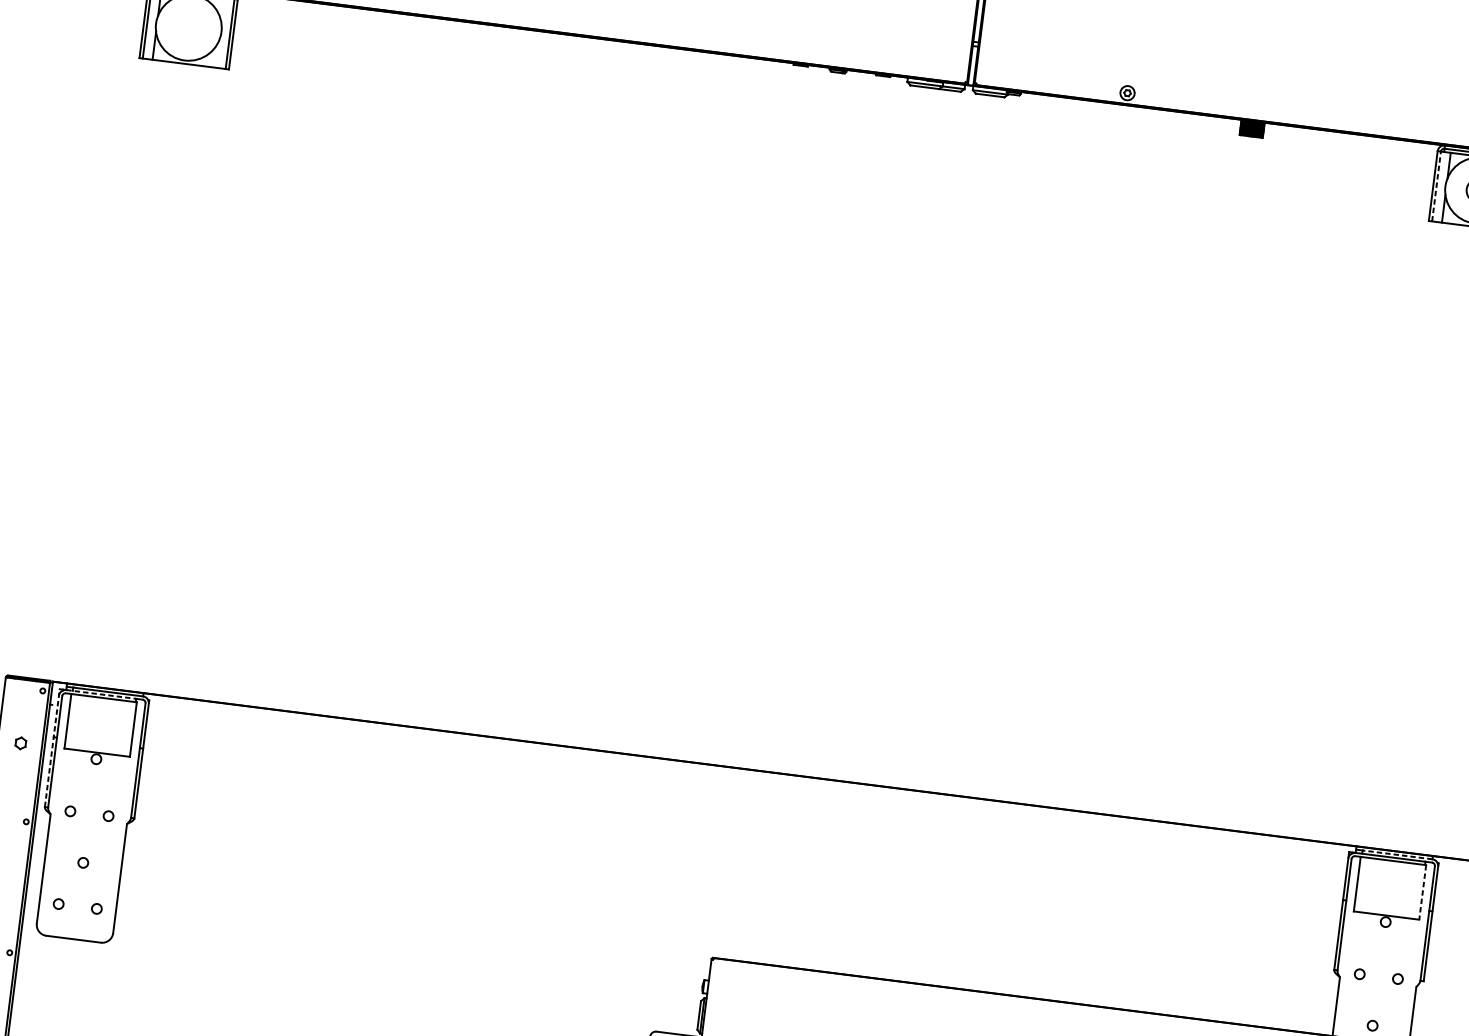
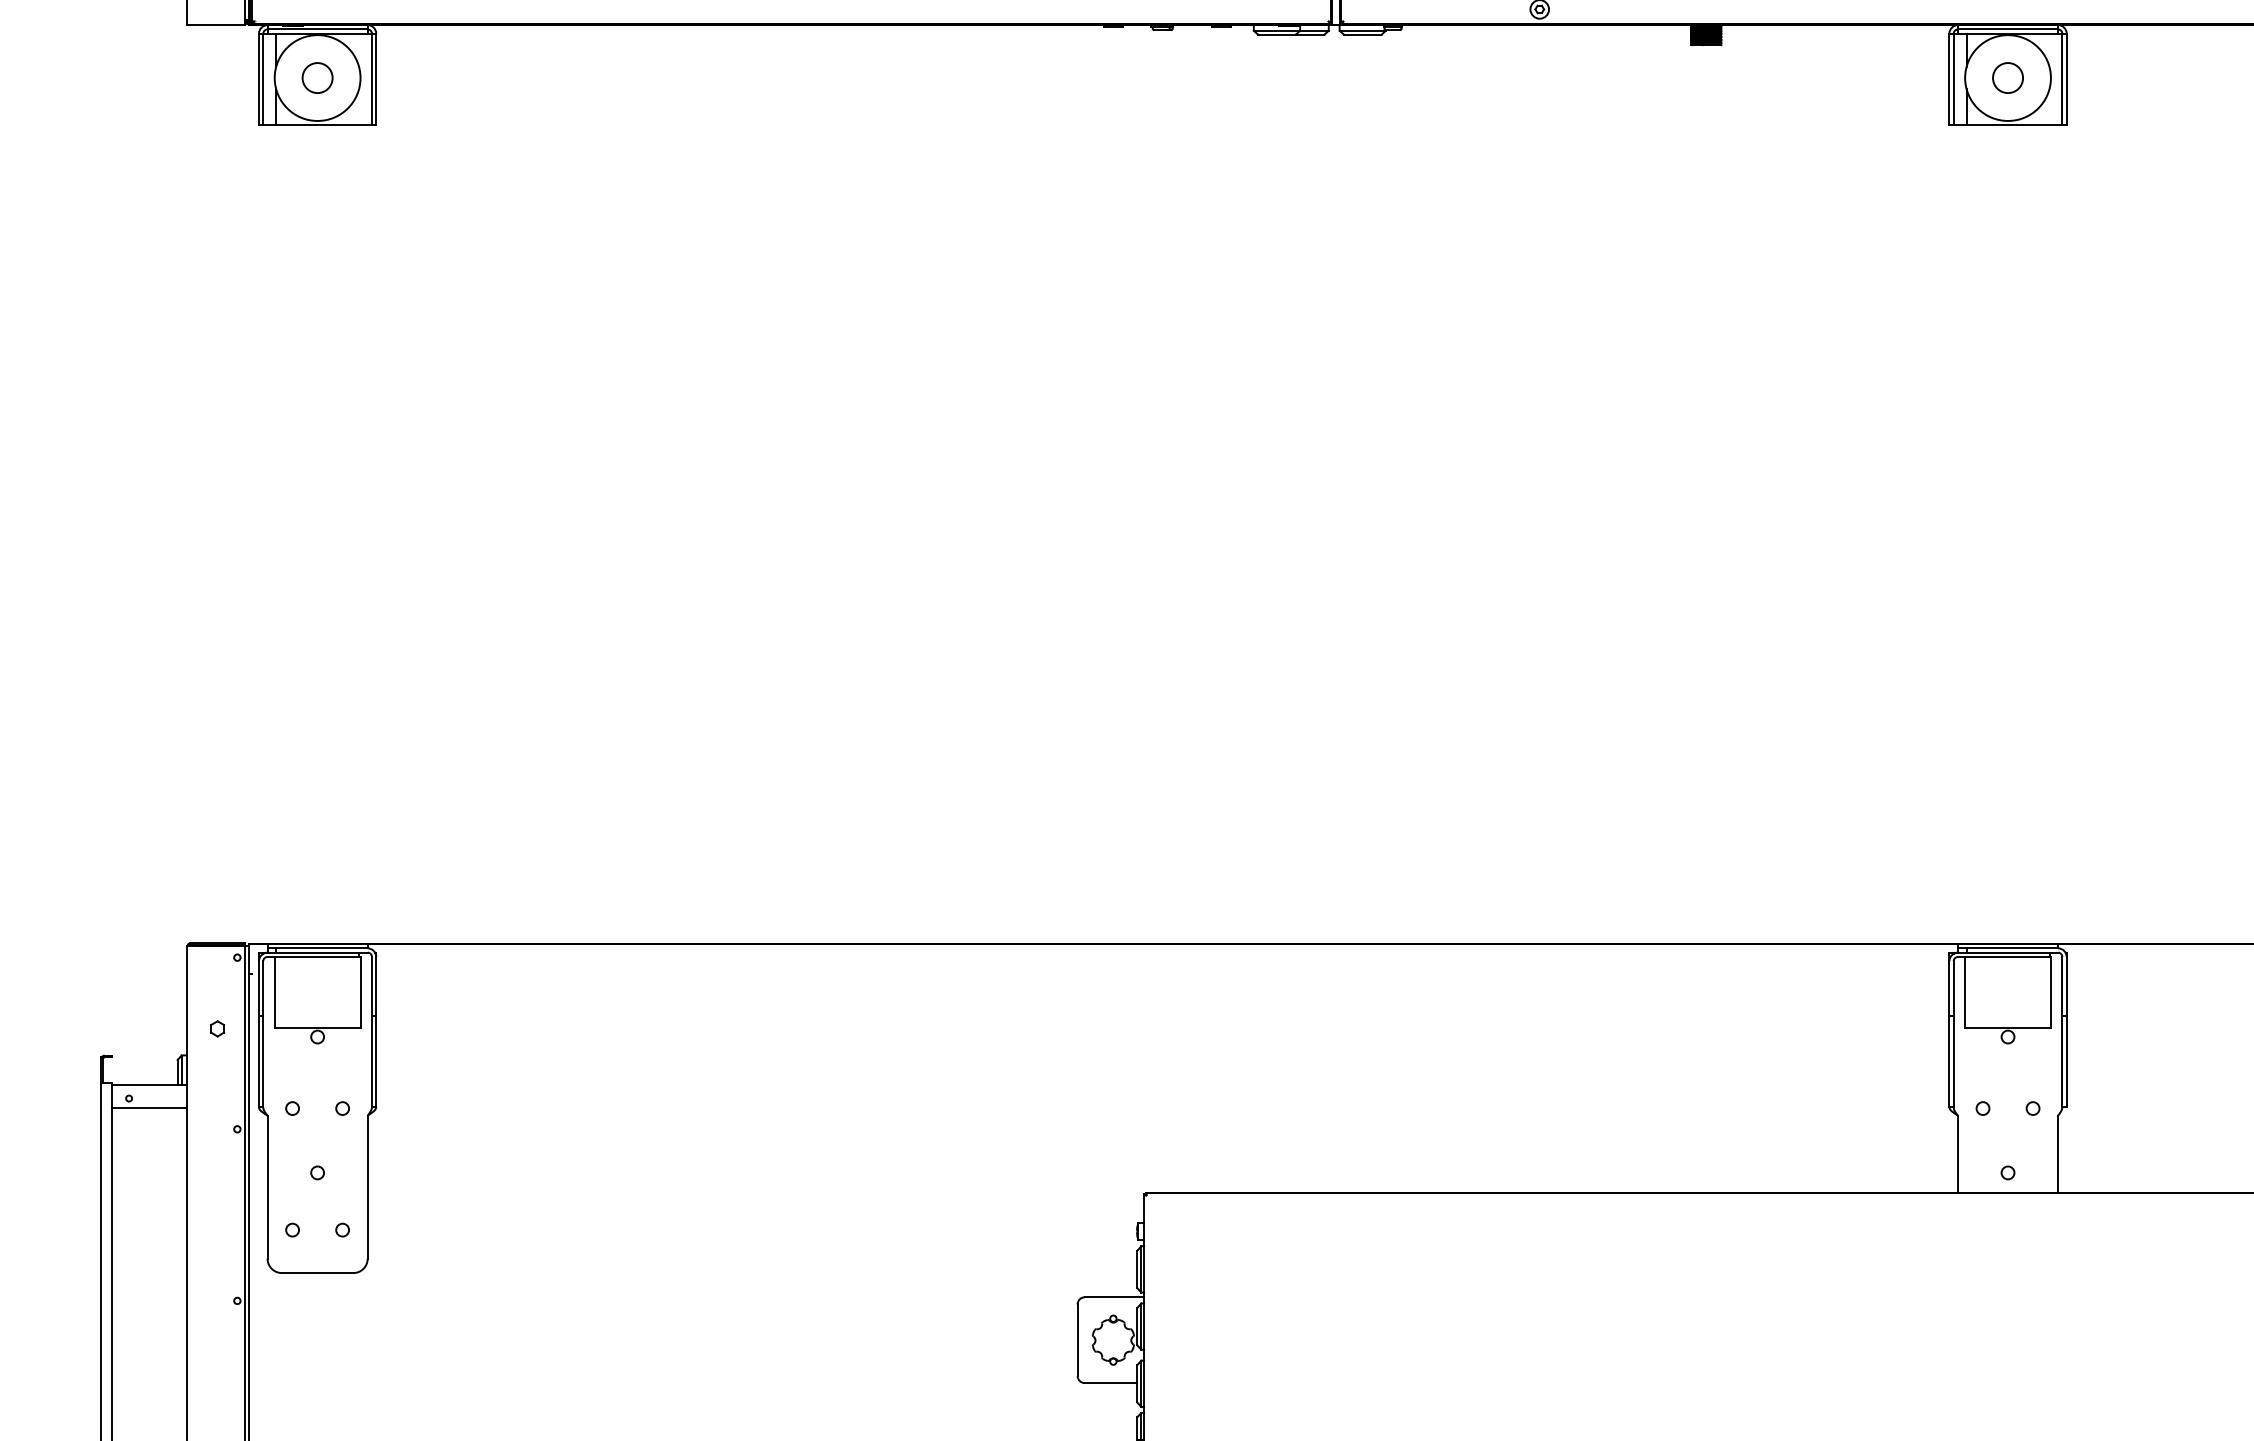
circle: (188, 27) -> (317, 77), added
line: (1436, 186) -> (1953, 79), dashed -> solid
line: (101, 694) -> (313, 952), dashed -> solid
line: (52, 747) -> (258, 1029), dashed -> solid
line: (1397, 855) -> (2012, 948), dashed -> solid
line: (1422, 892) -> (2050, 992), dashed -> solid

